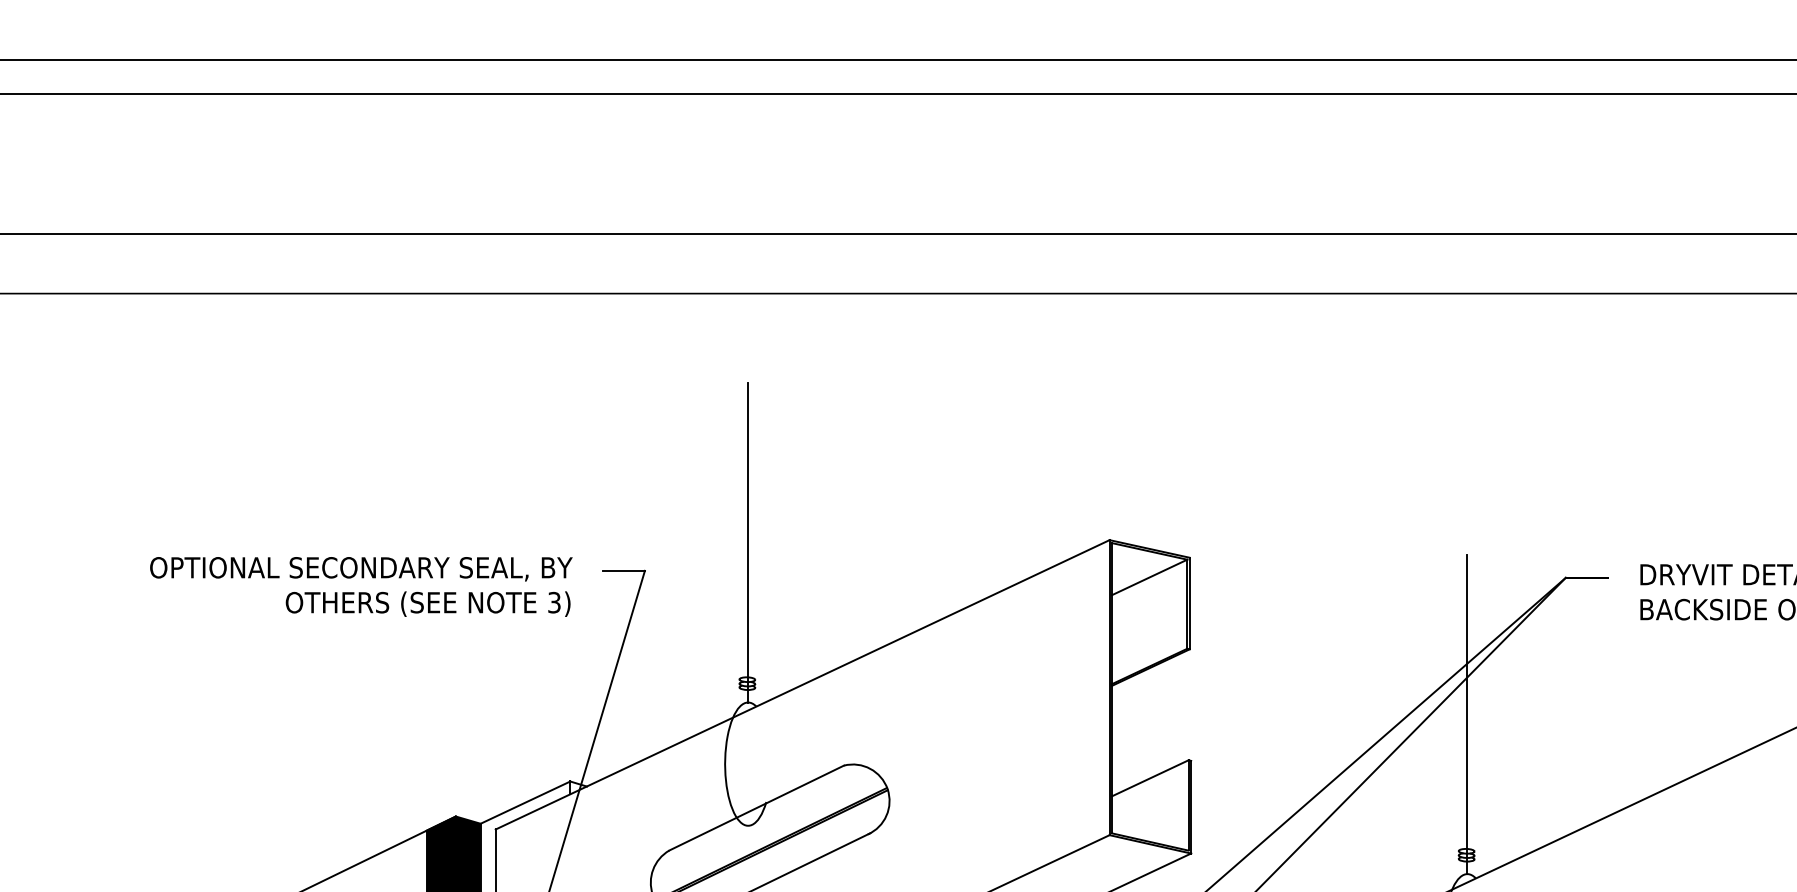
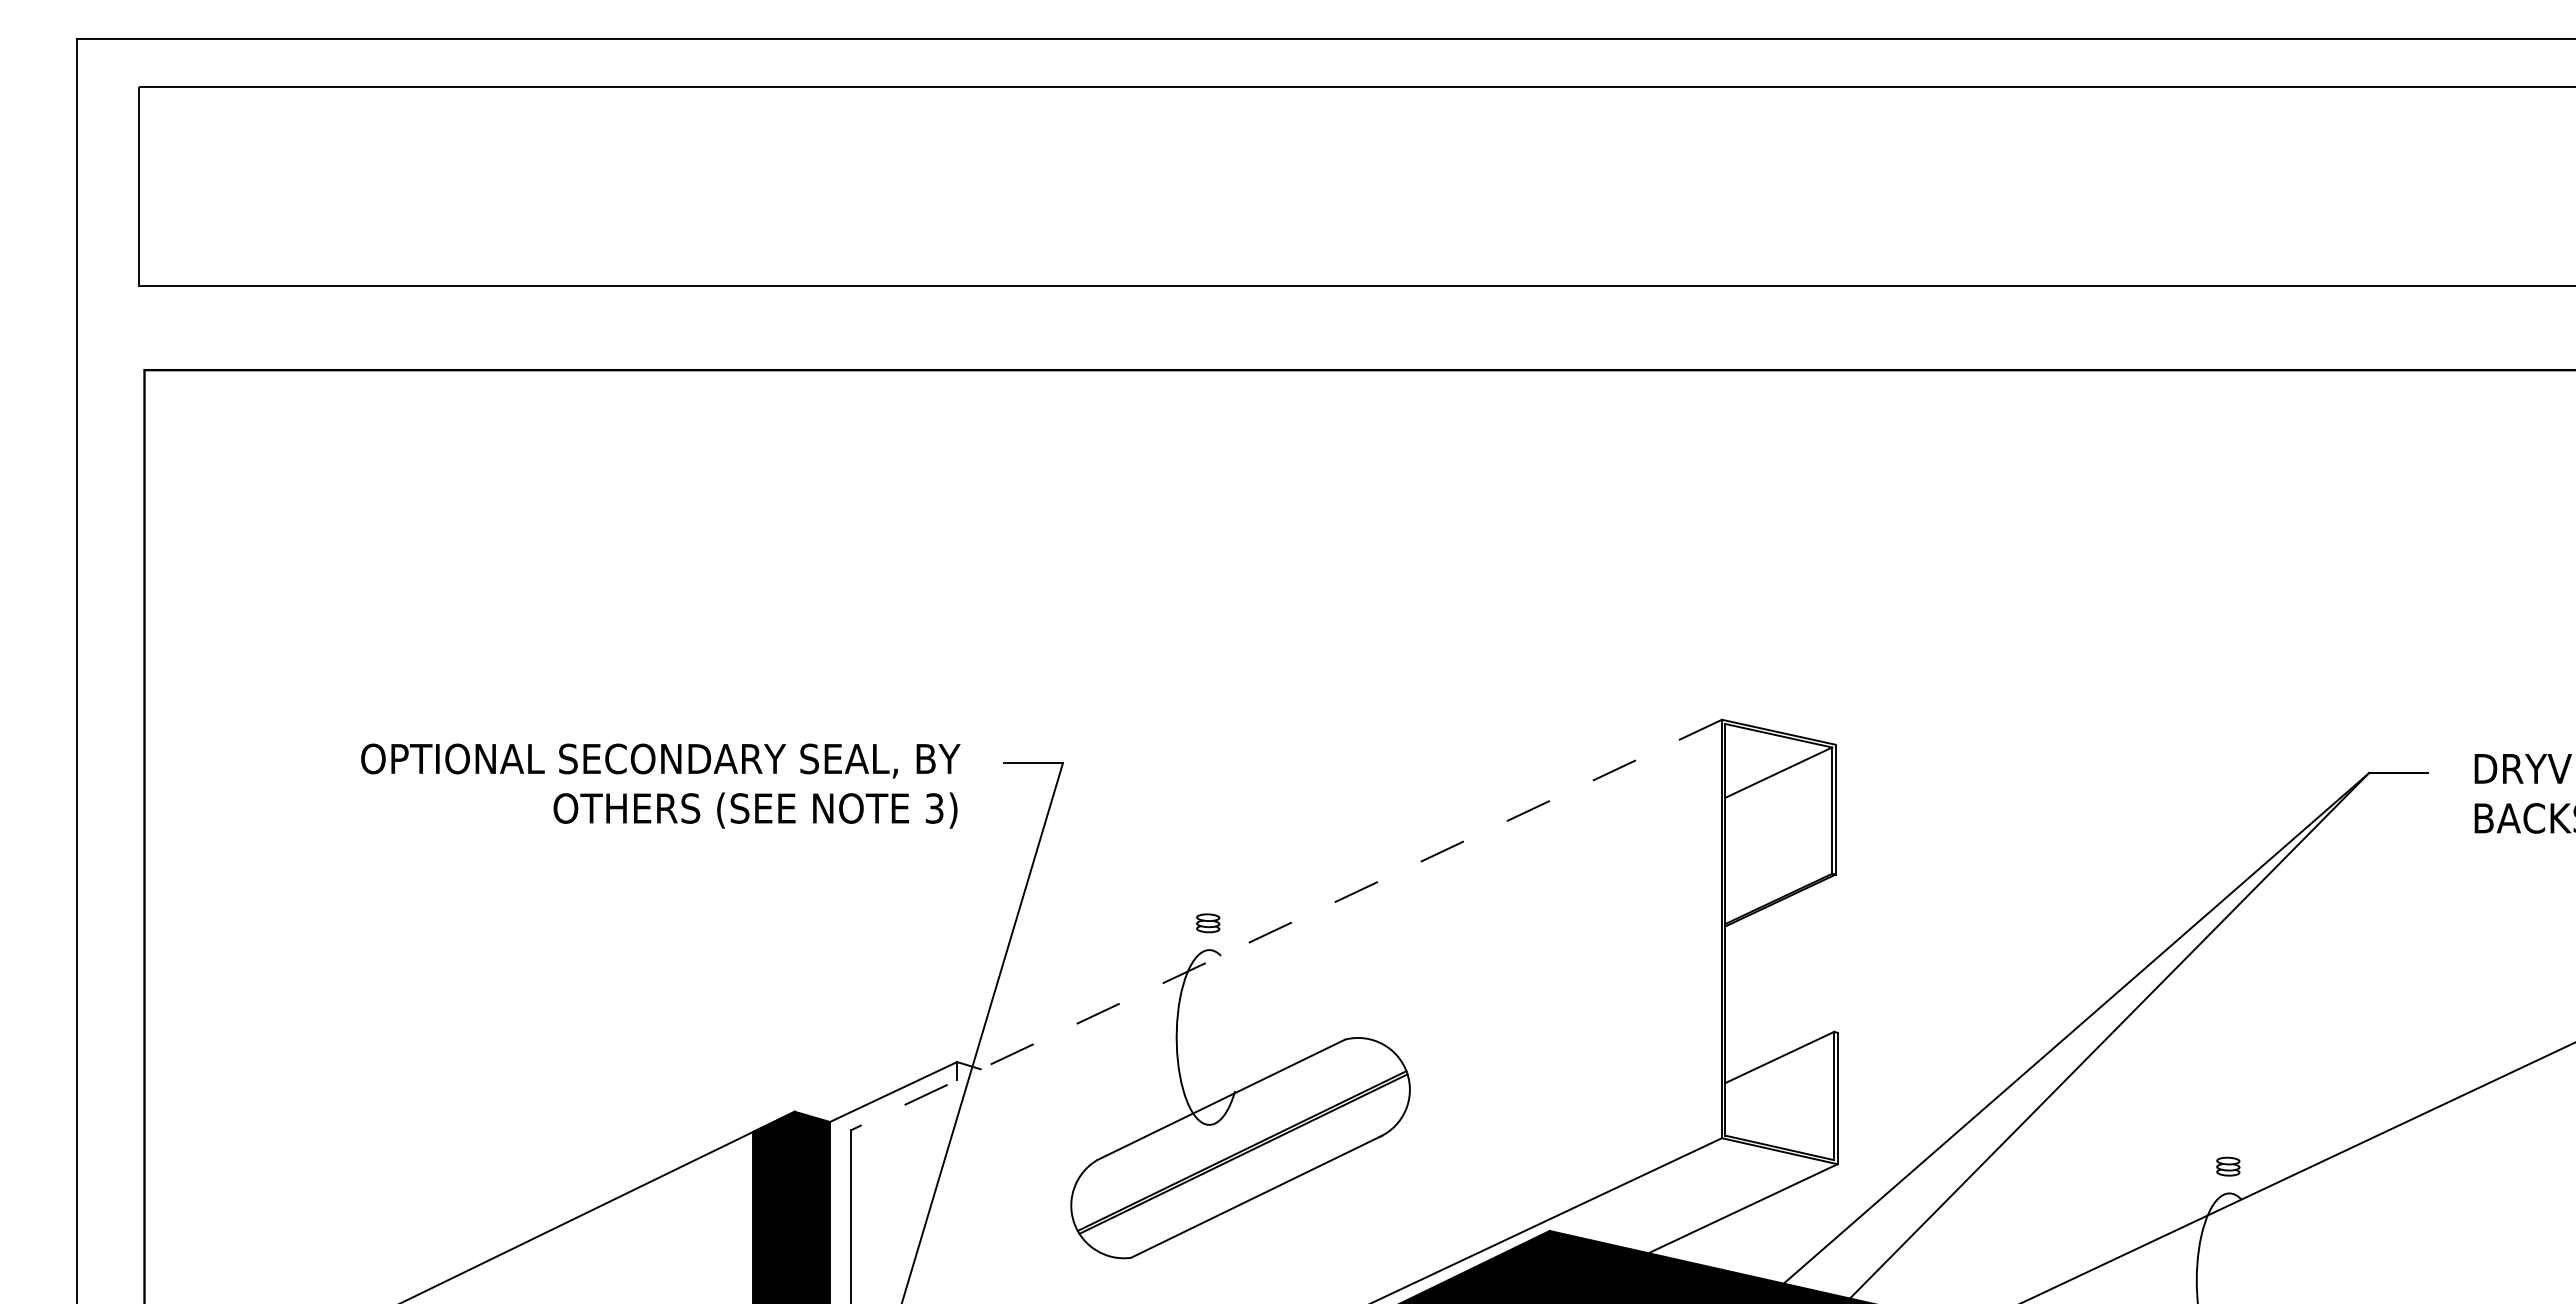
line: (748, 542) -> (1209, 723), removed
line: (802, 685) -> (1286, 925), solid -> dashed
line: (1467, 714) -> (2229, 966), removed

